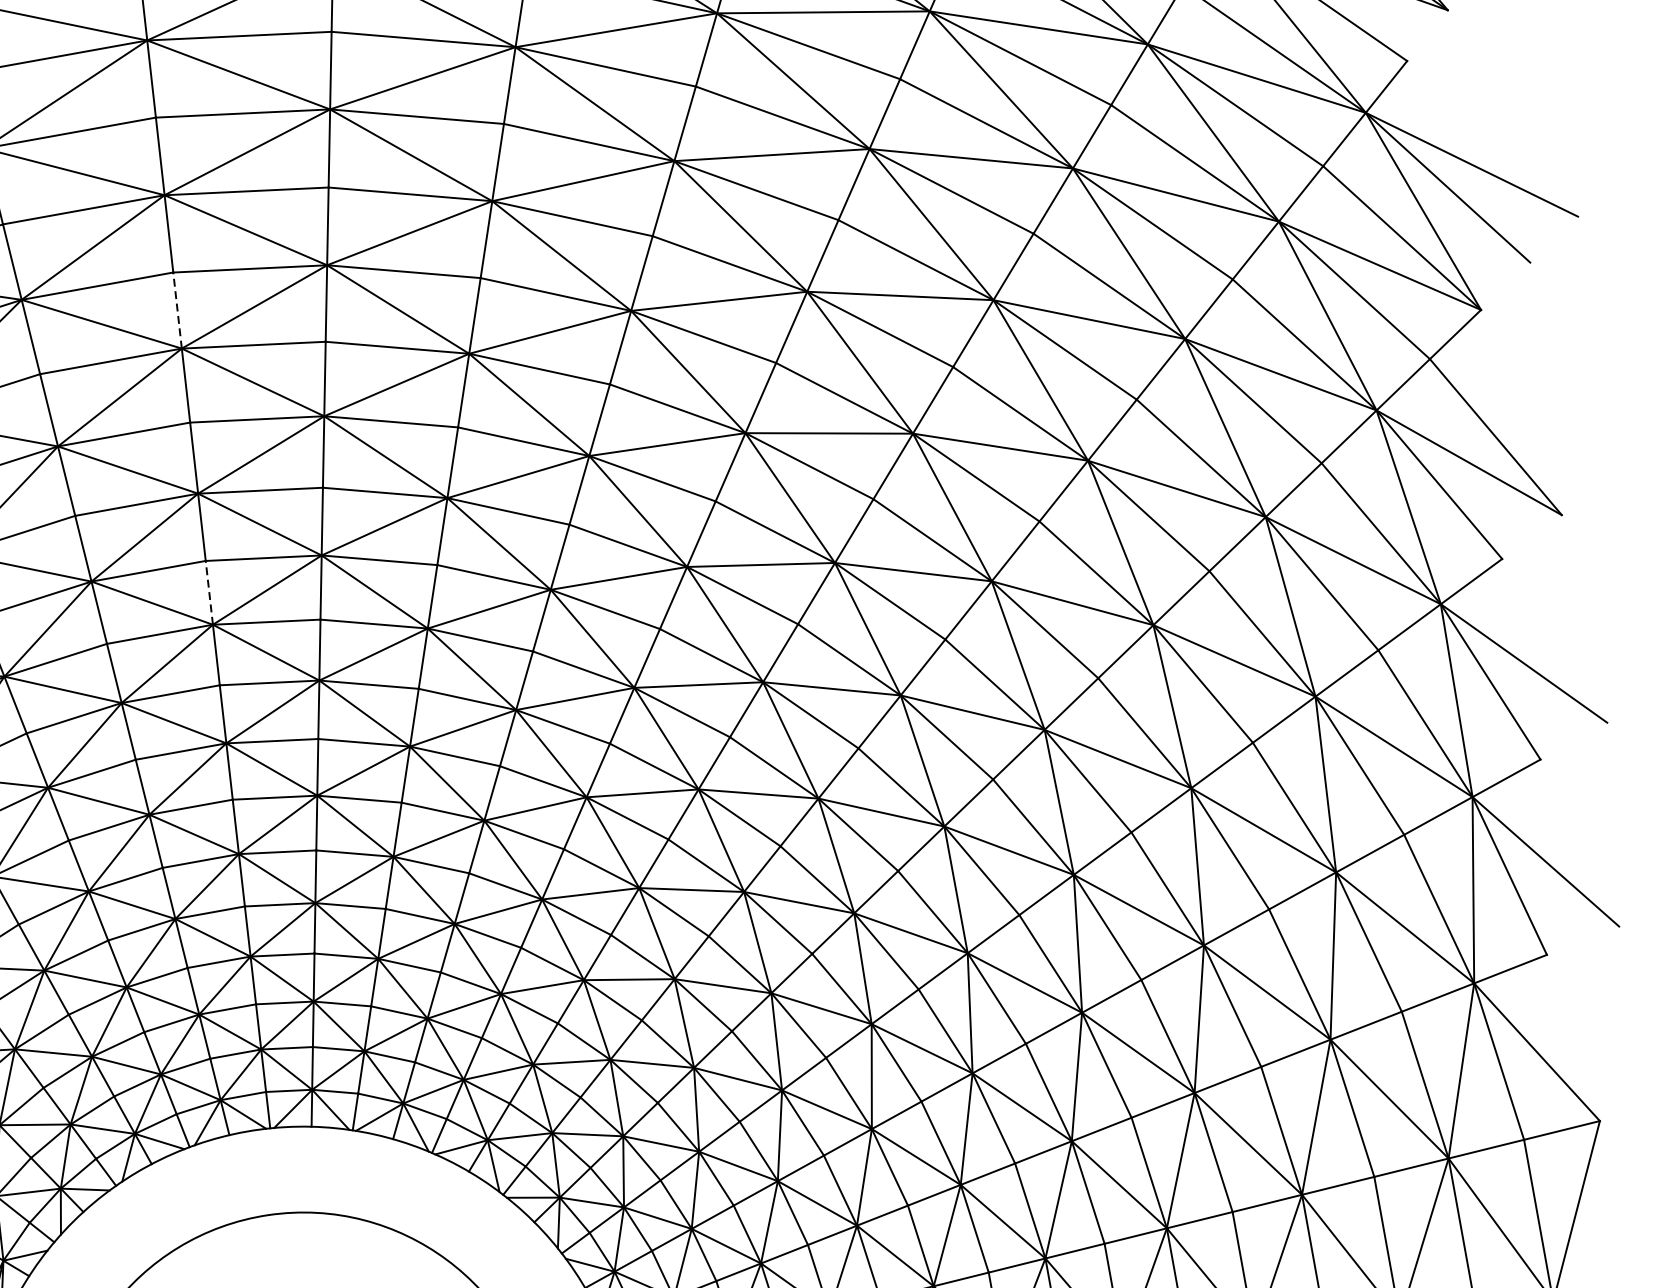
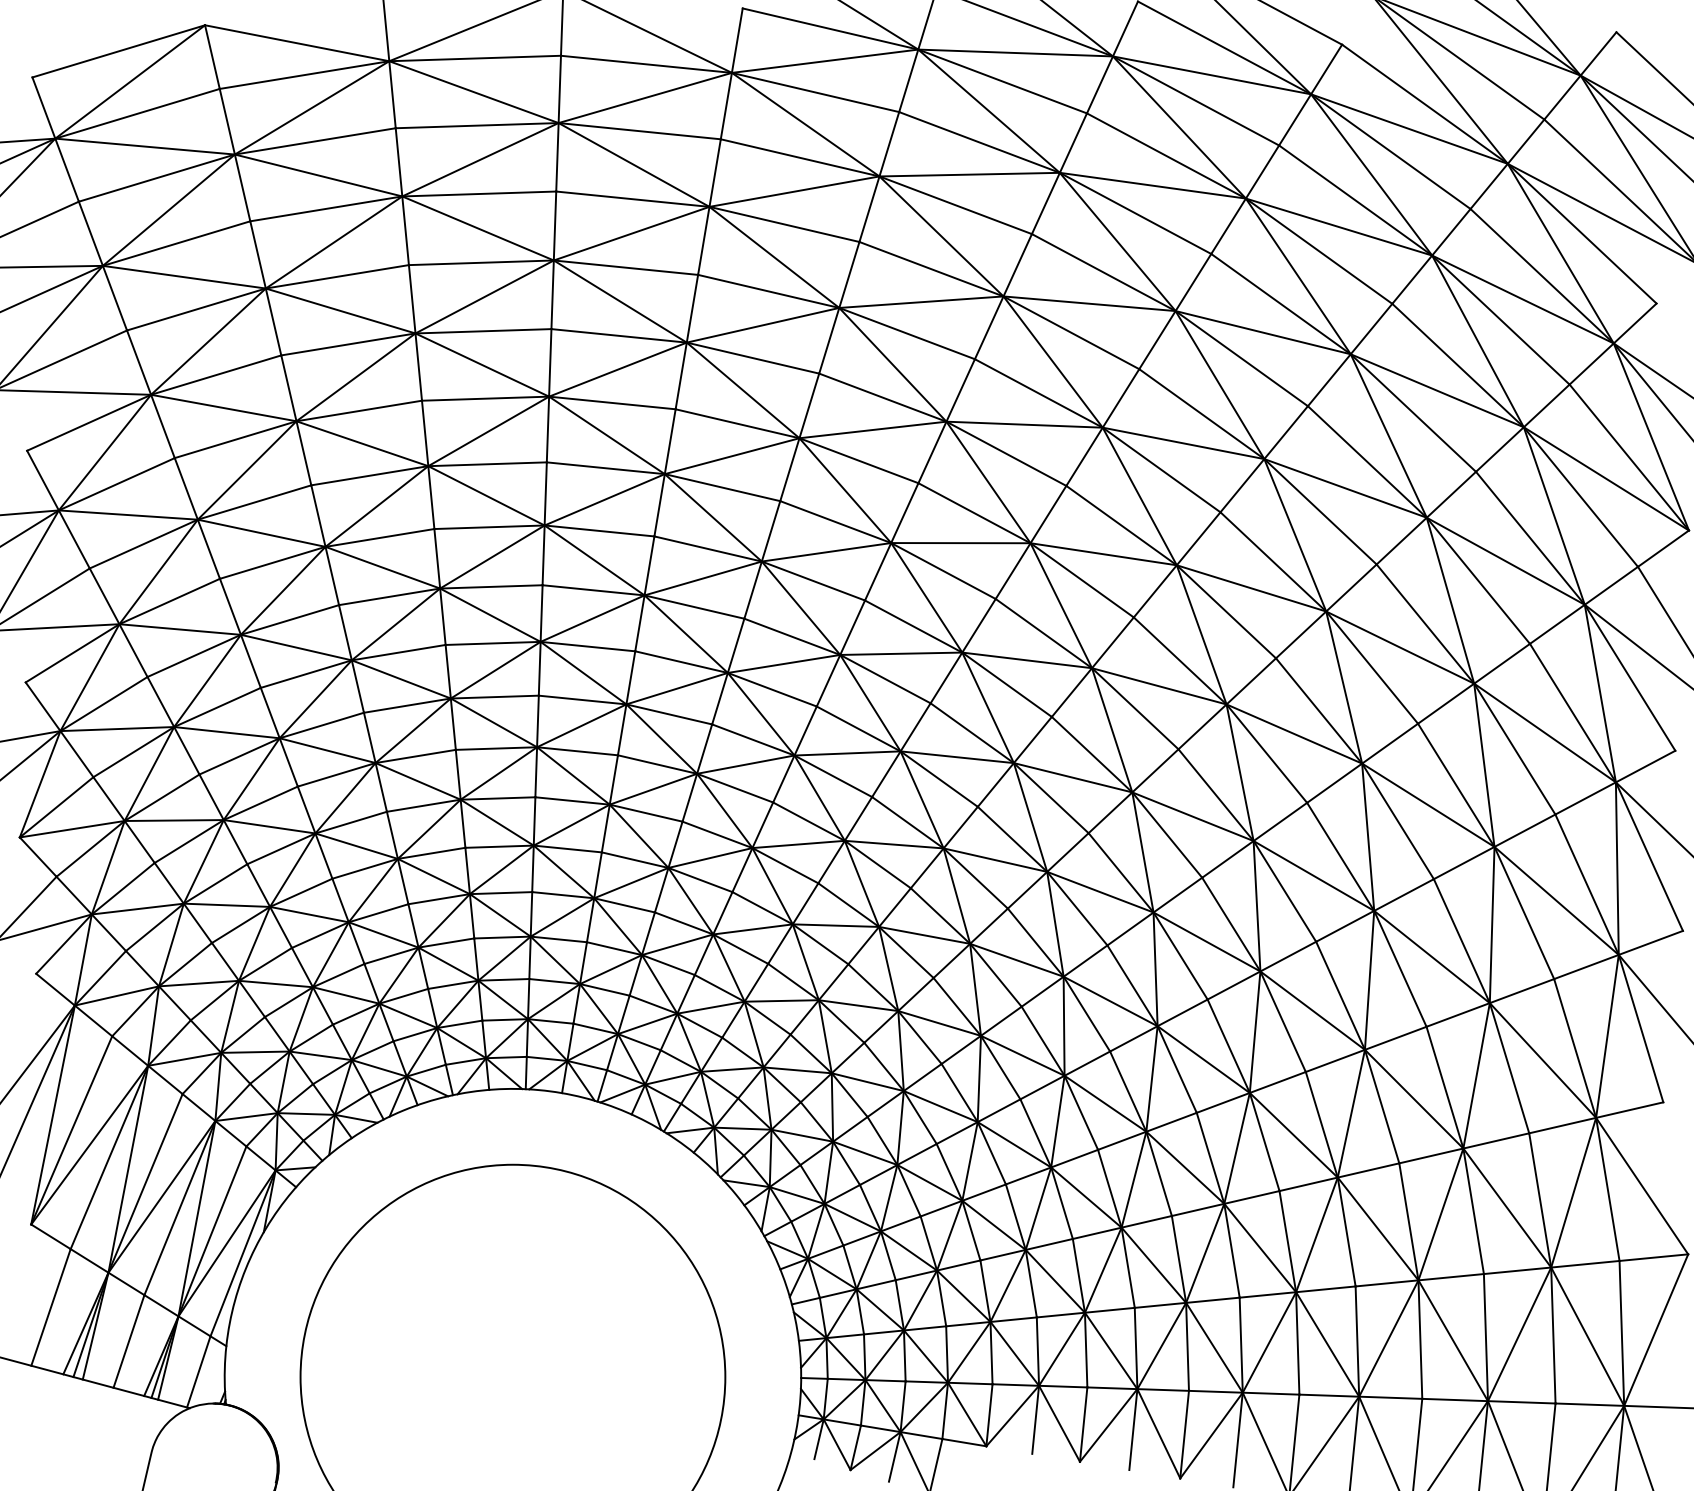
line: (177, 310) -> (550, 362), dashed -> solid
line: (209, 592) -> (541, 613), dashed -> solid

